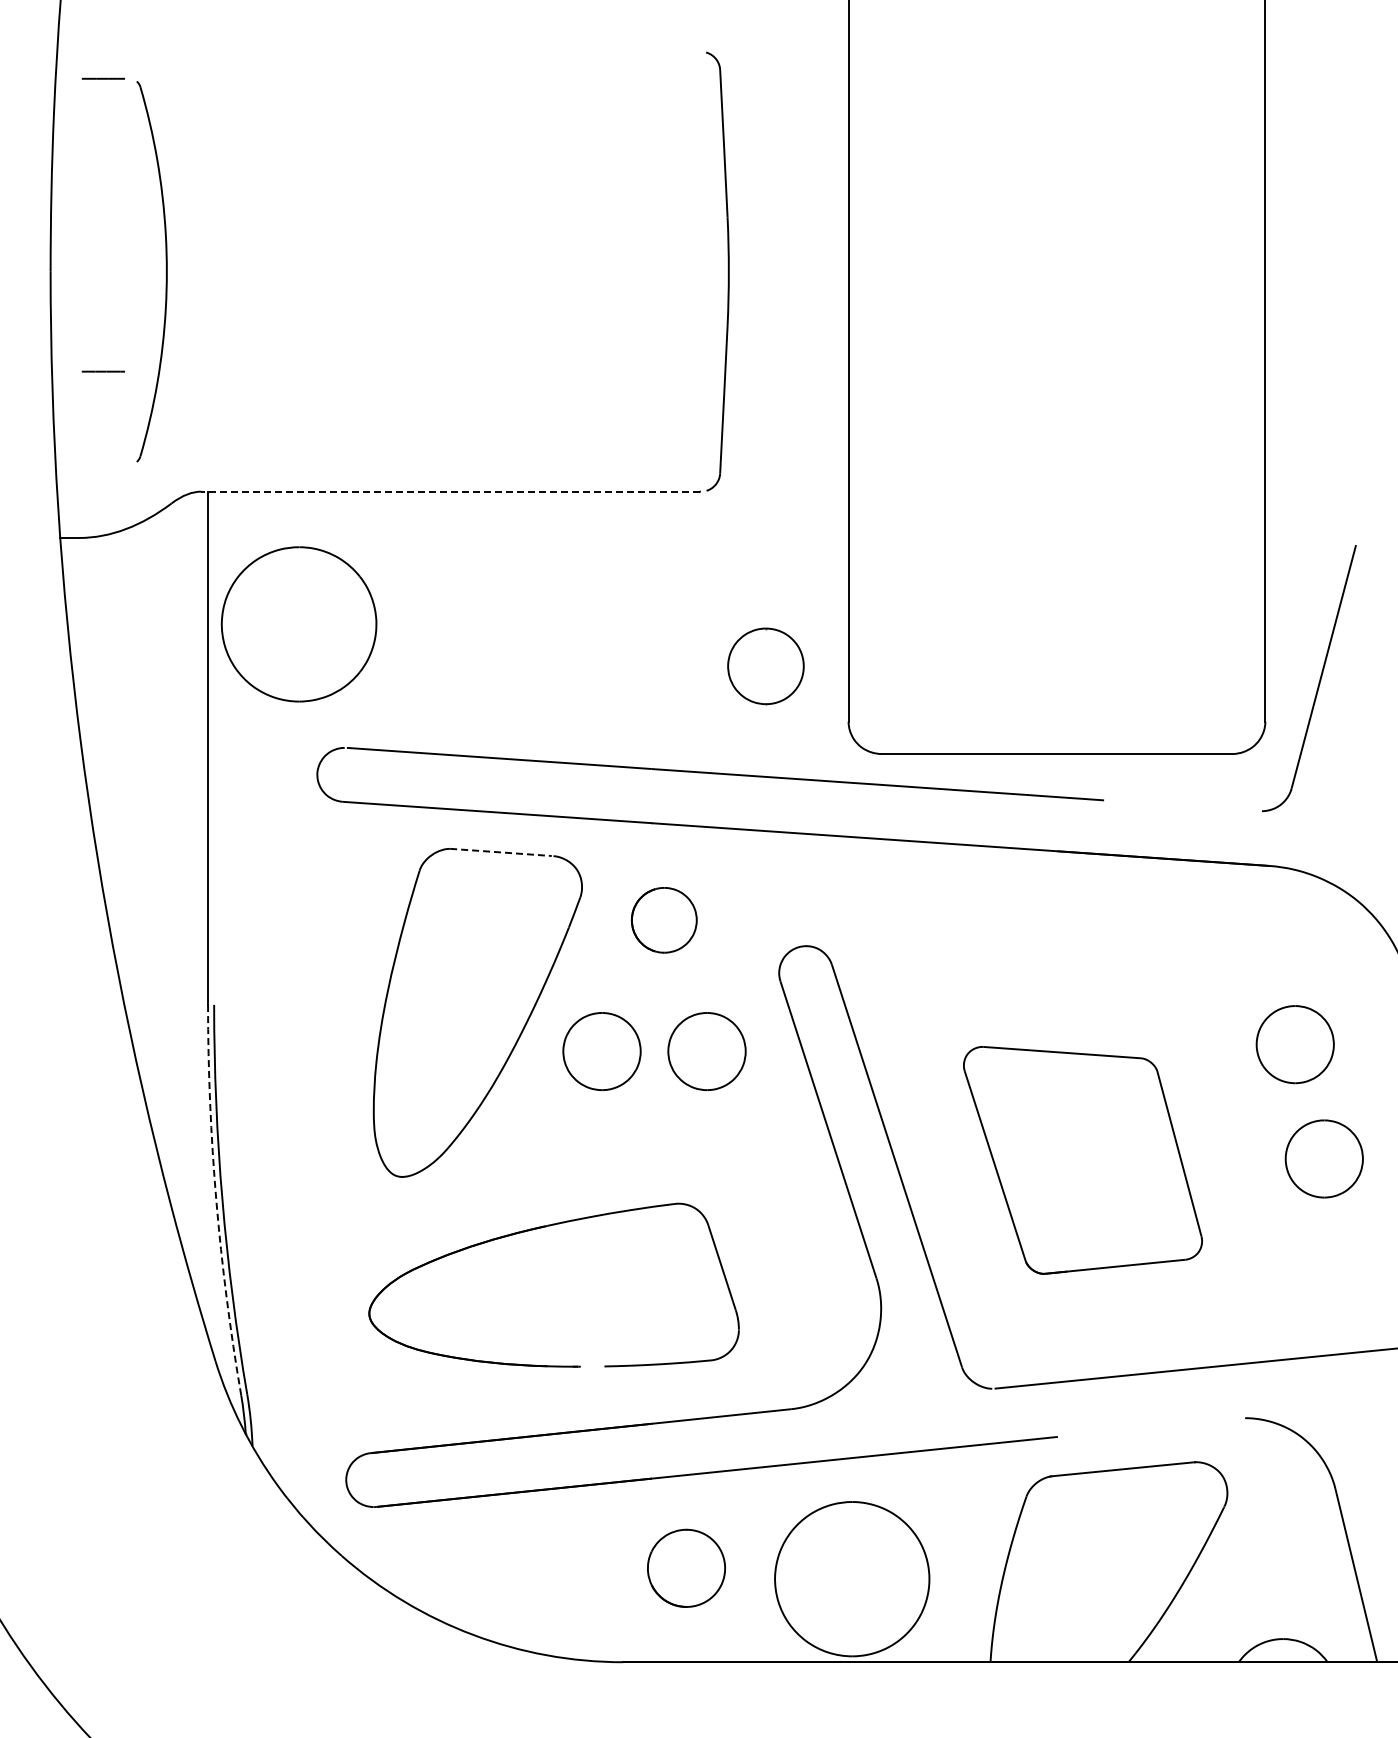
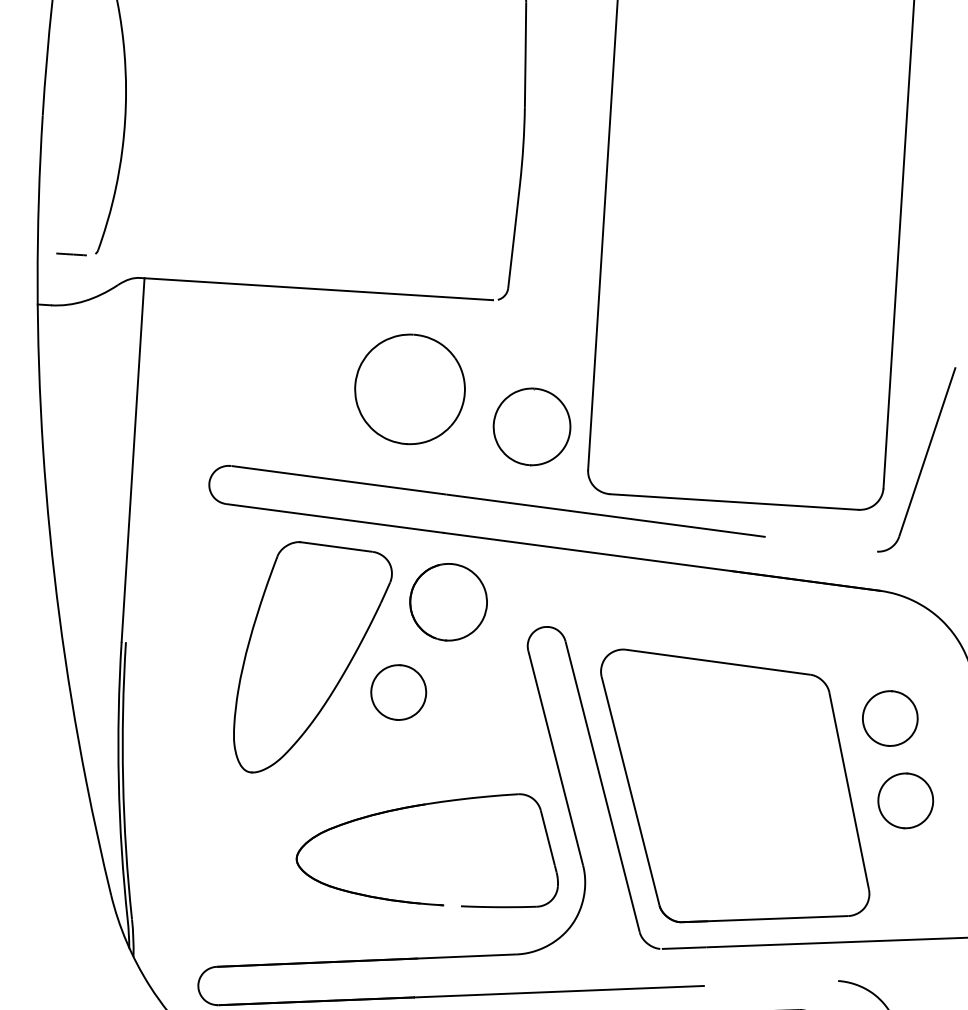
line: (102, 371) -> (70, 254), moved
line: (450, 491) -> (316, 288), dashed -> solid
part: (298, 624) -> (409, 389), moved
part: (765, 666) -> (531, 426), size x1.43
line: (500, 852) -> (335, 546), dashed -> solid
part: (664, 920) -> (448, 602), size x1.67
part: (706, 1051) -> (472, 697), removed
part: (1082, 1160) -> (734, 791), size x1.67
arc: (216, 1200) -> (118, 780), dashed -> solid
part: (541, 1228) -> (422, 805), moved

